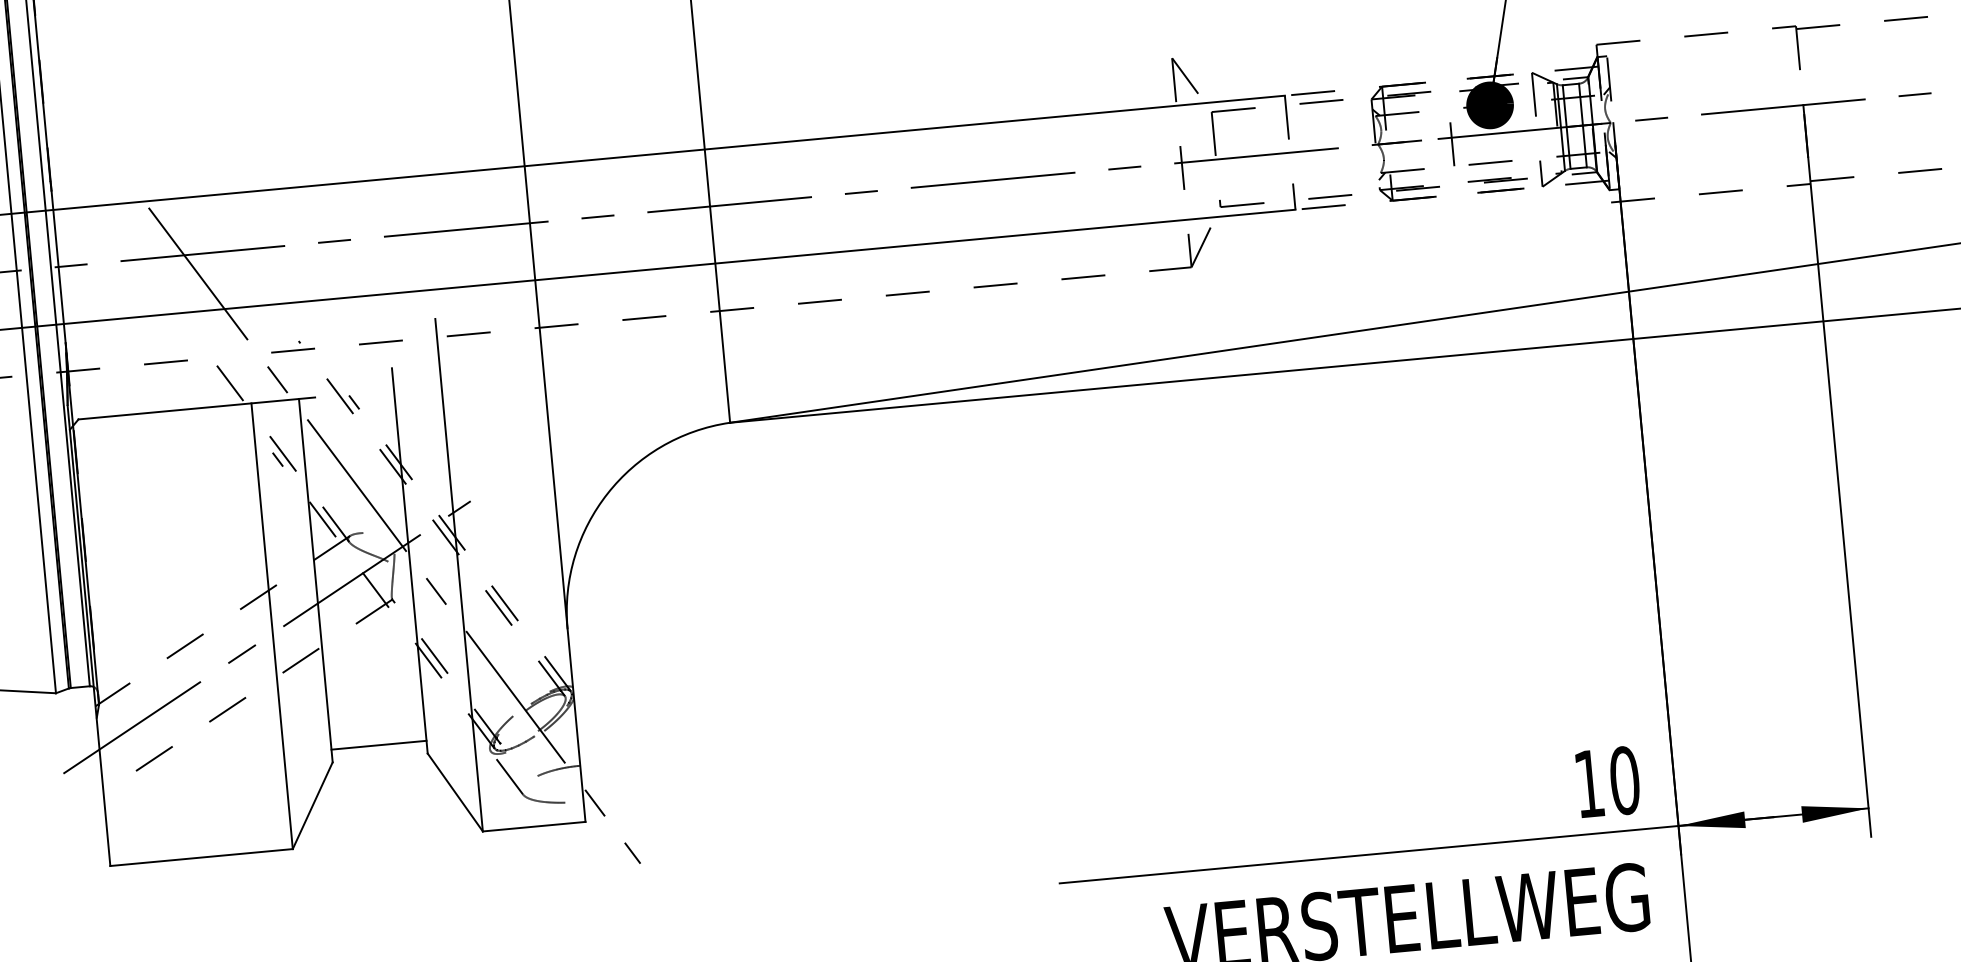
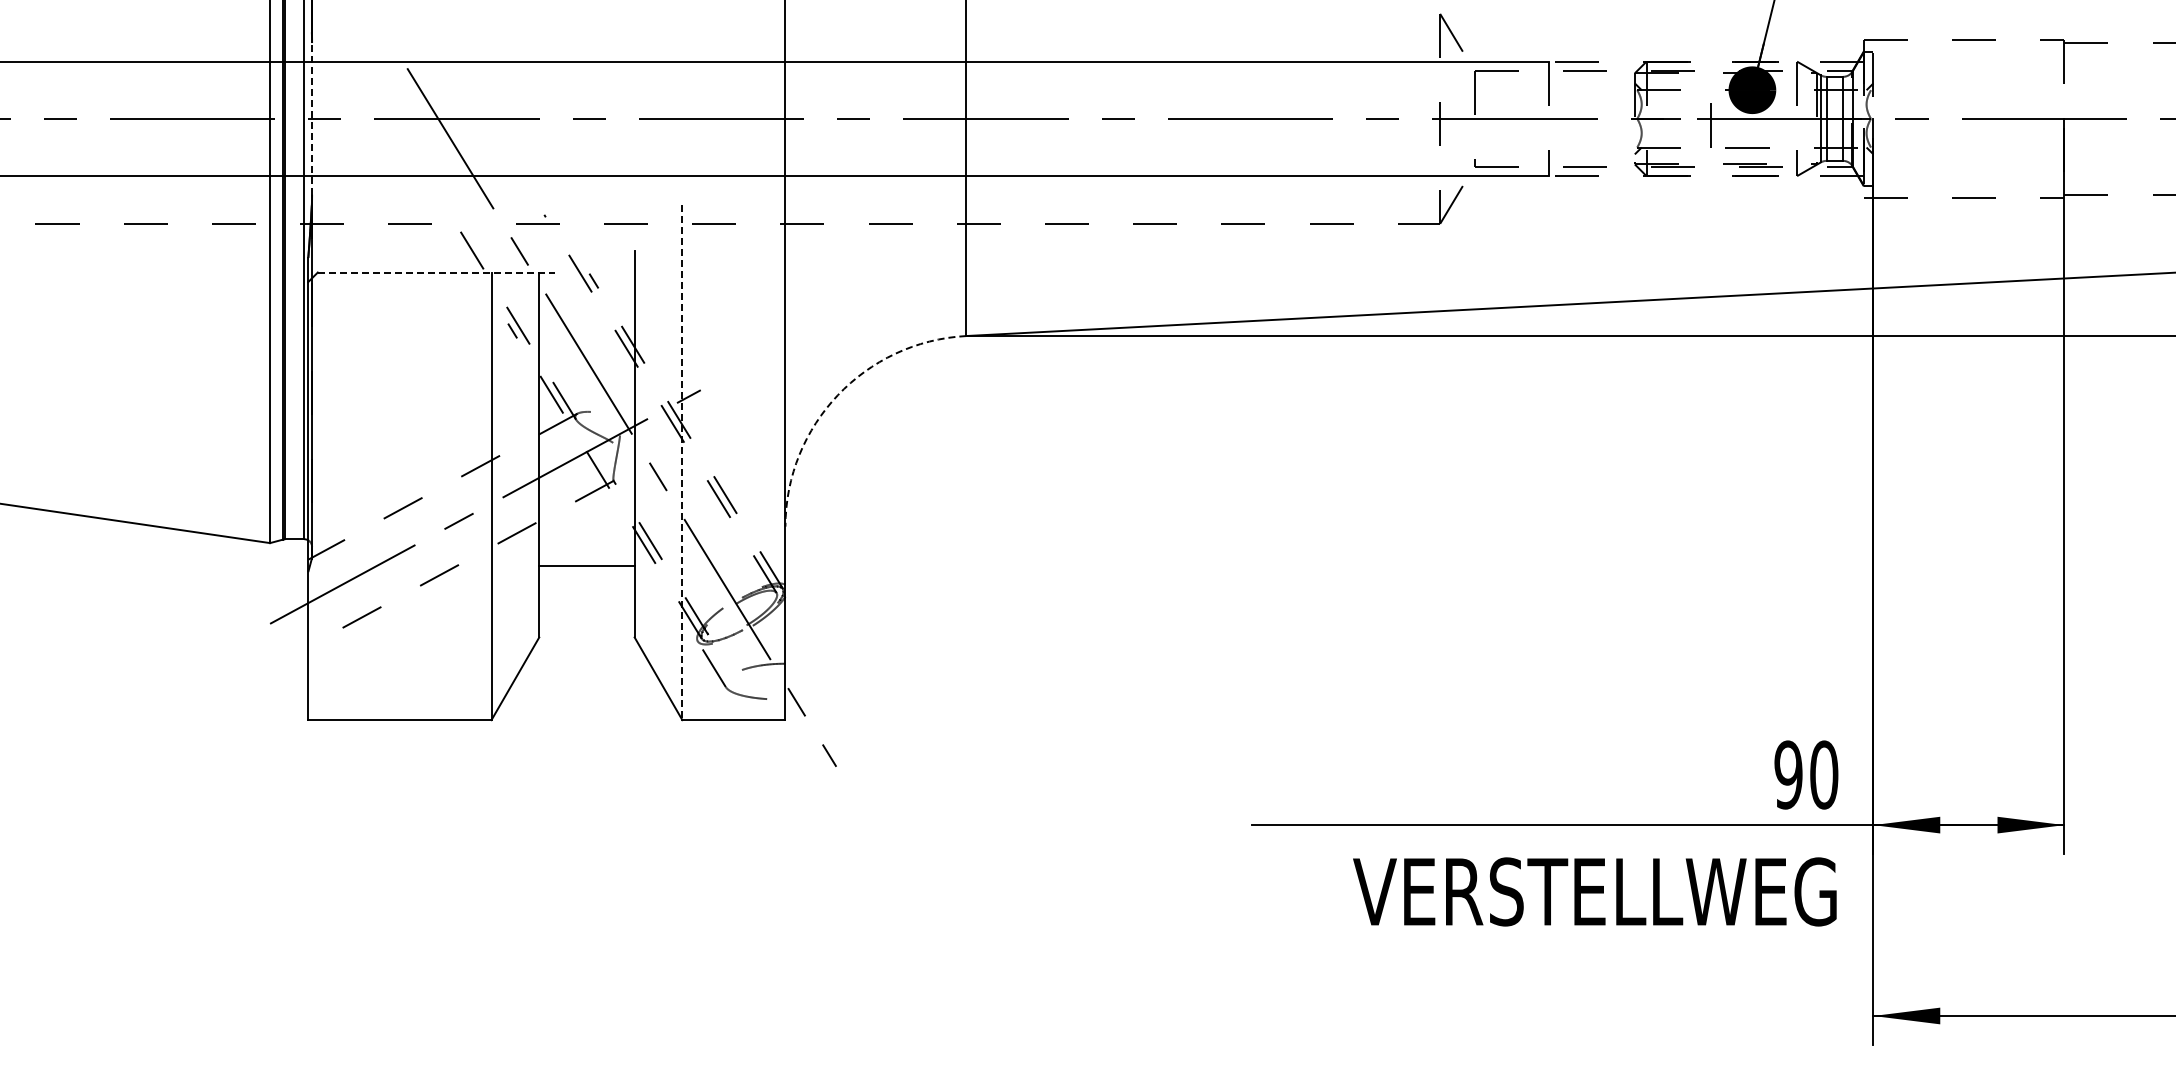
line: (58, 266) -> (312, 118), solid -> dashed
line: (196, 408) -> (436, 272), solid -> dashed
arc: (607, 493) -> (837, 395), solid -> dashed
line: (459, 575) -> (682, 463), solid -> dashed
line: (378, 745) -> (586, 565), moved
text: (1589, 783) -> (1788, 774), 10 -> 90

